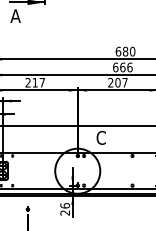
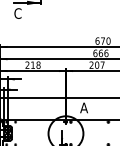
text: (15, 16) -> (17, 13), A -> C
text: (125, 51) -> (102, 40), 680 -> 670
text: (42, 82) -> (38, 65), 217 -> 218
text: (101, 137) -> (84, 107), C -> A

